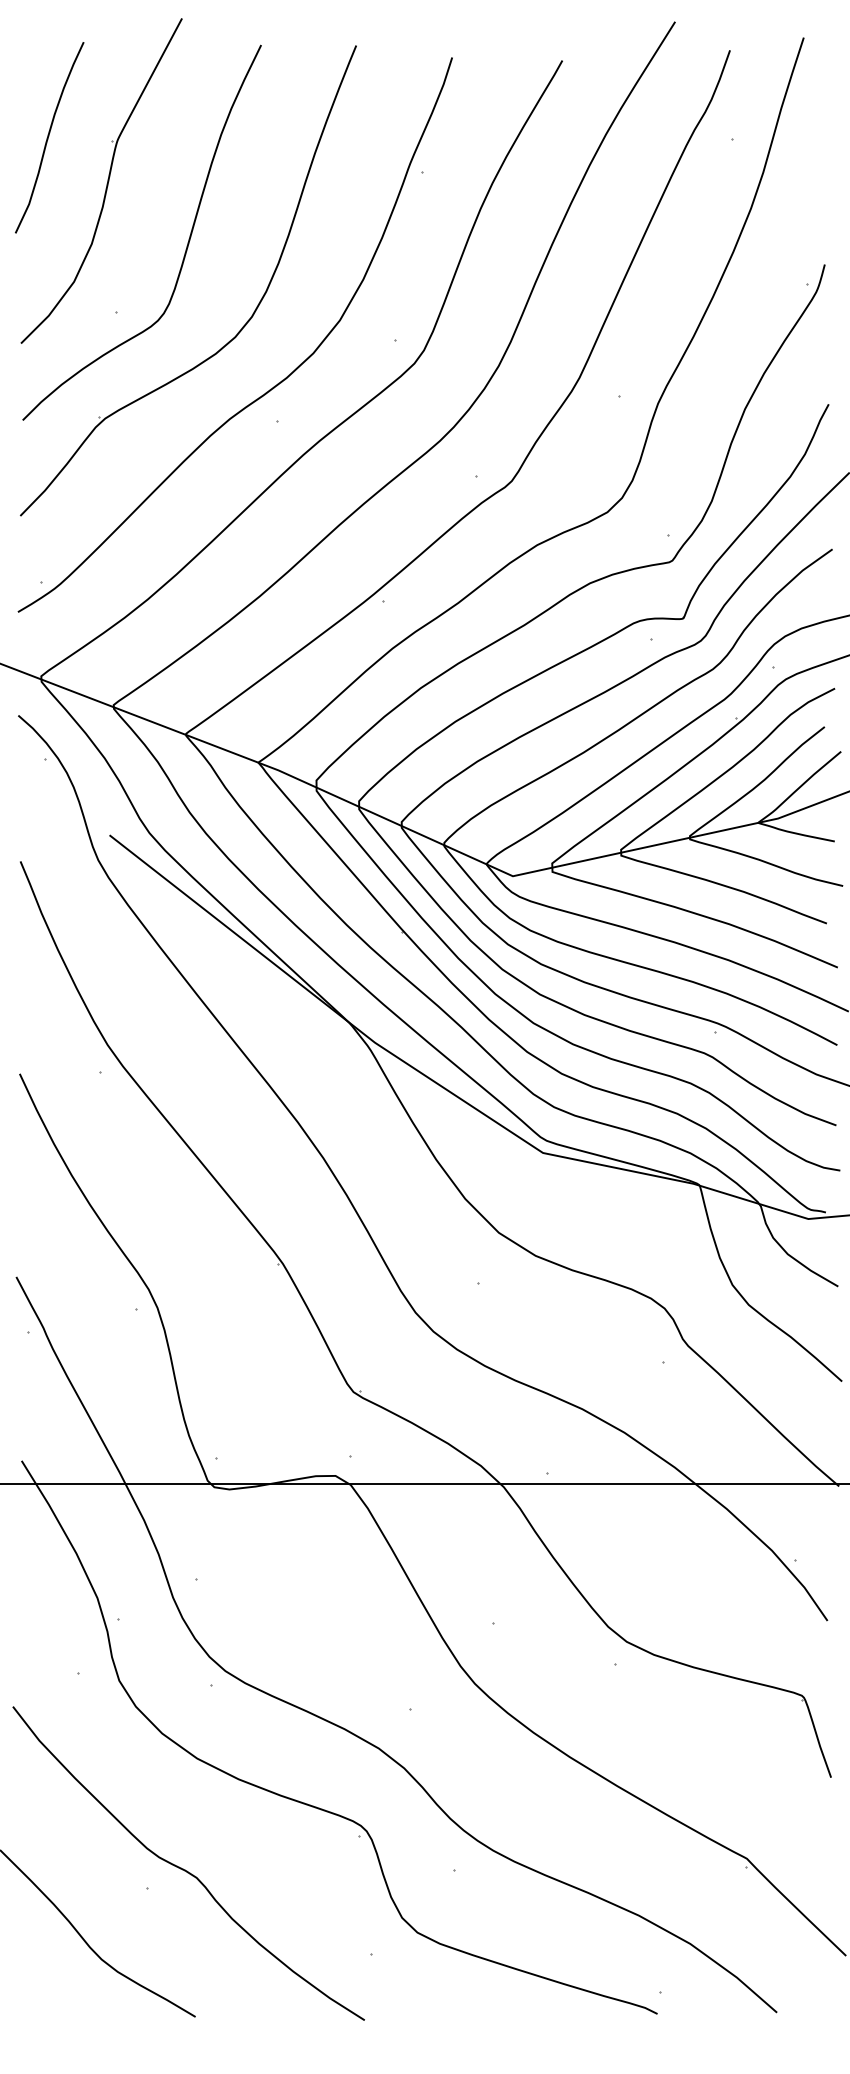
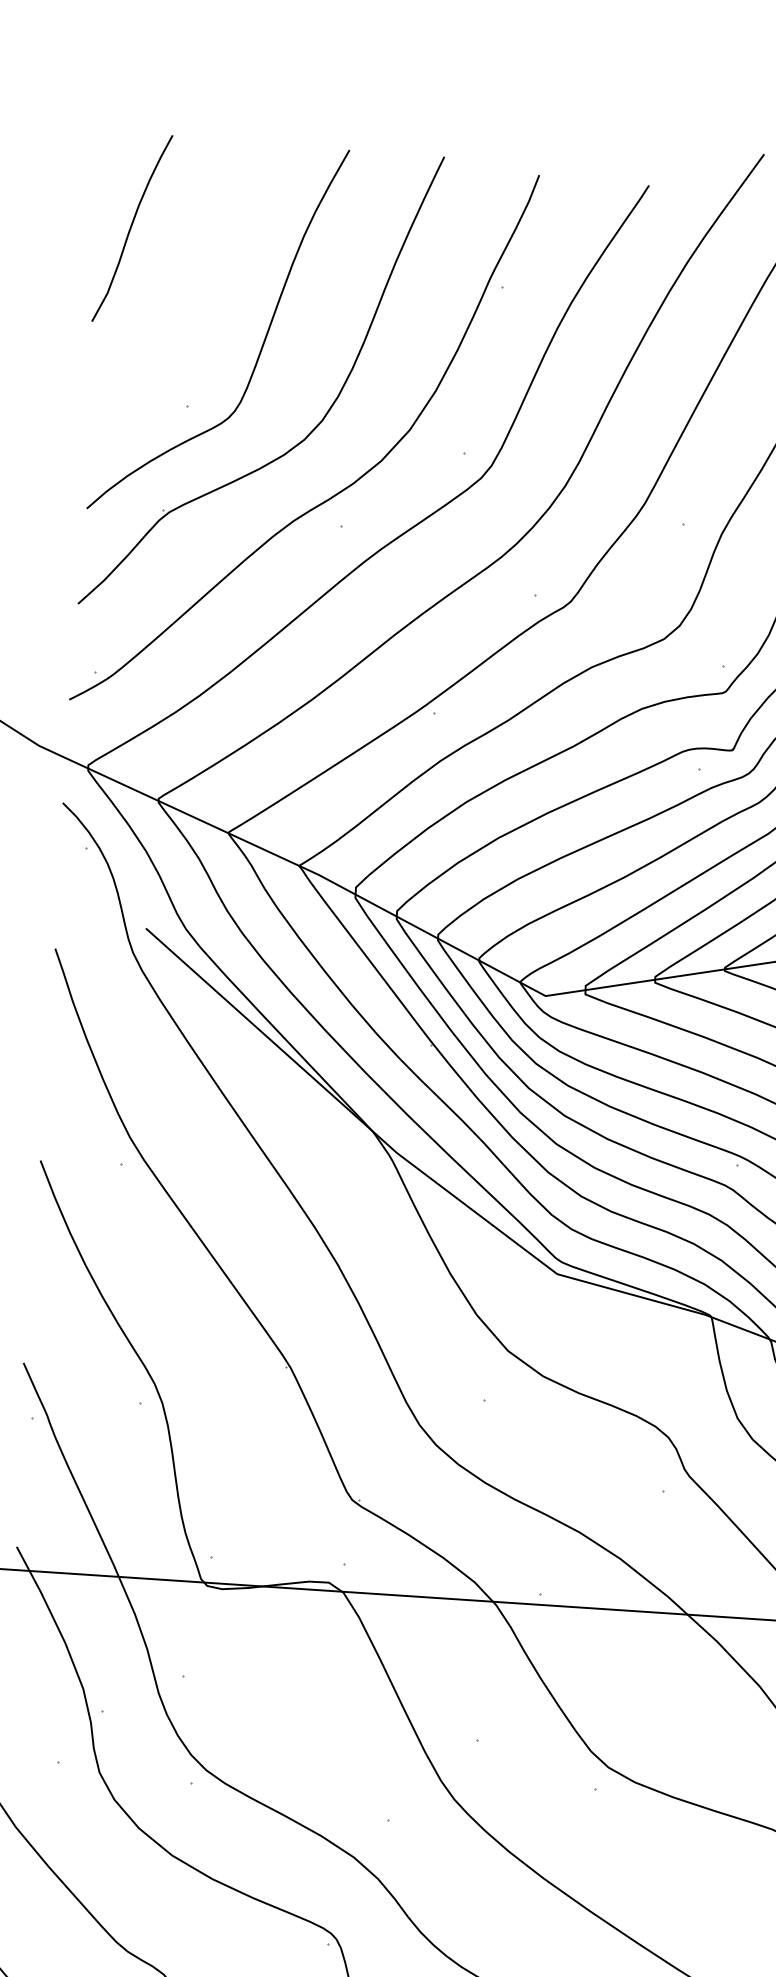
part: (101, 180) -> (181, 274), removed

